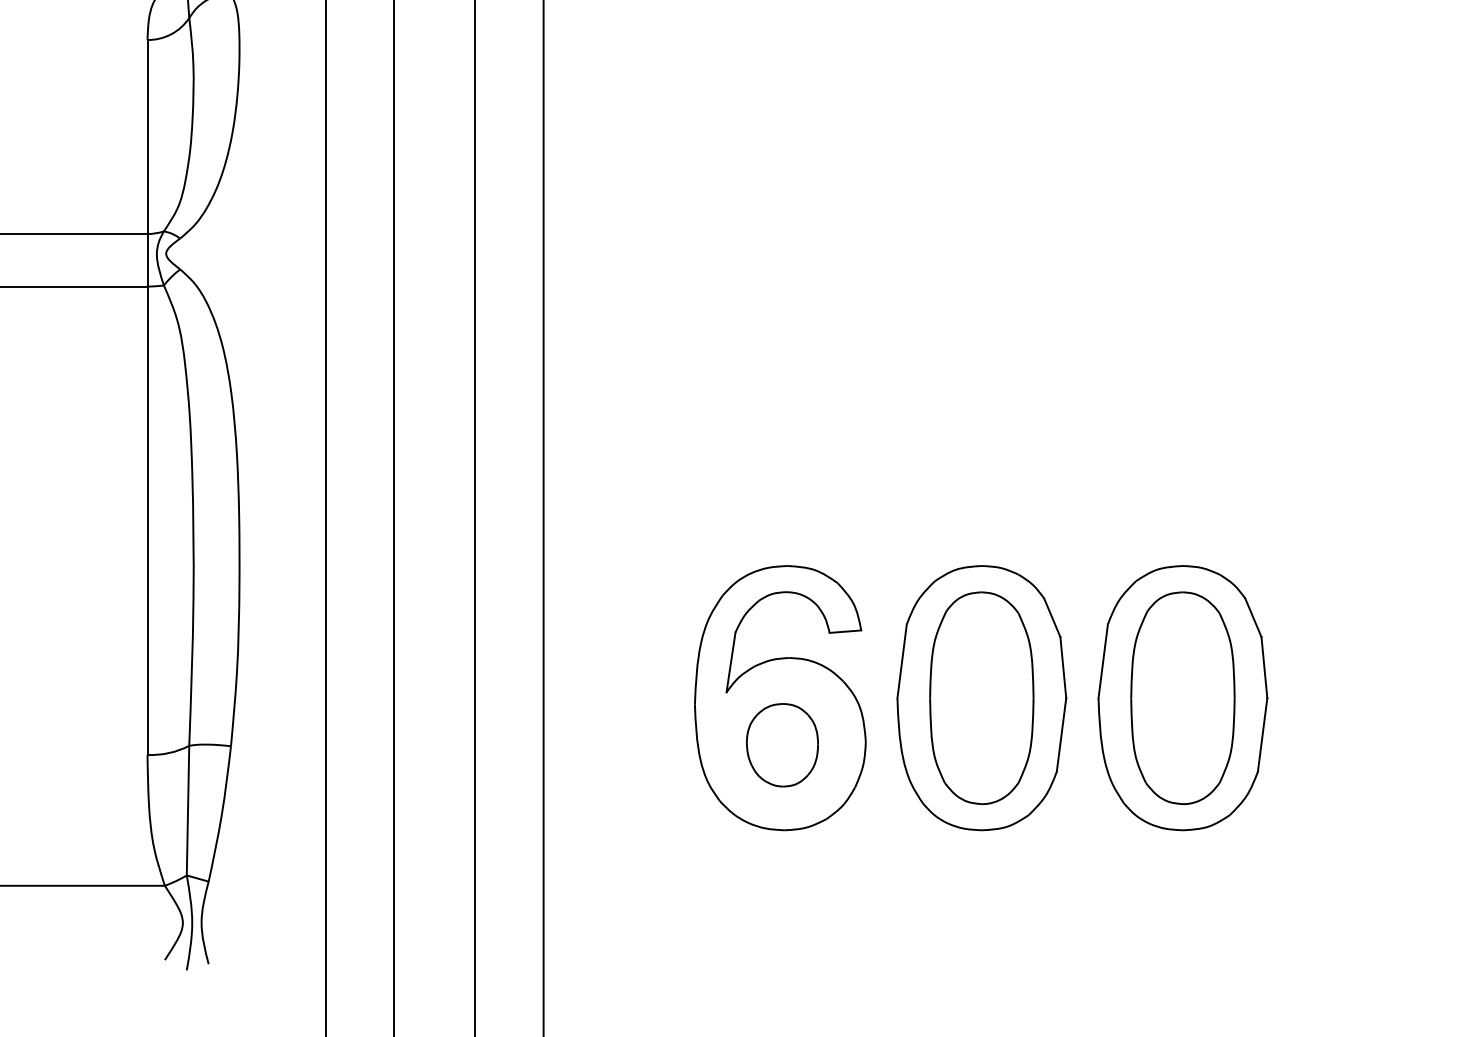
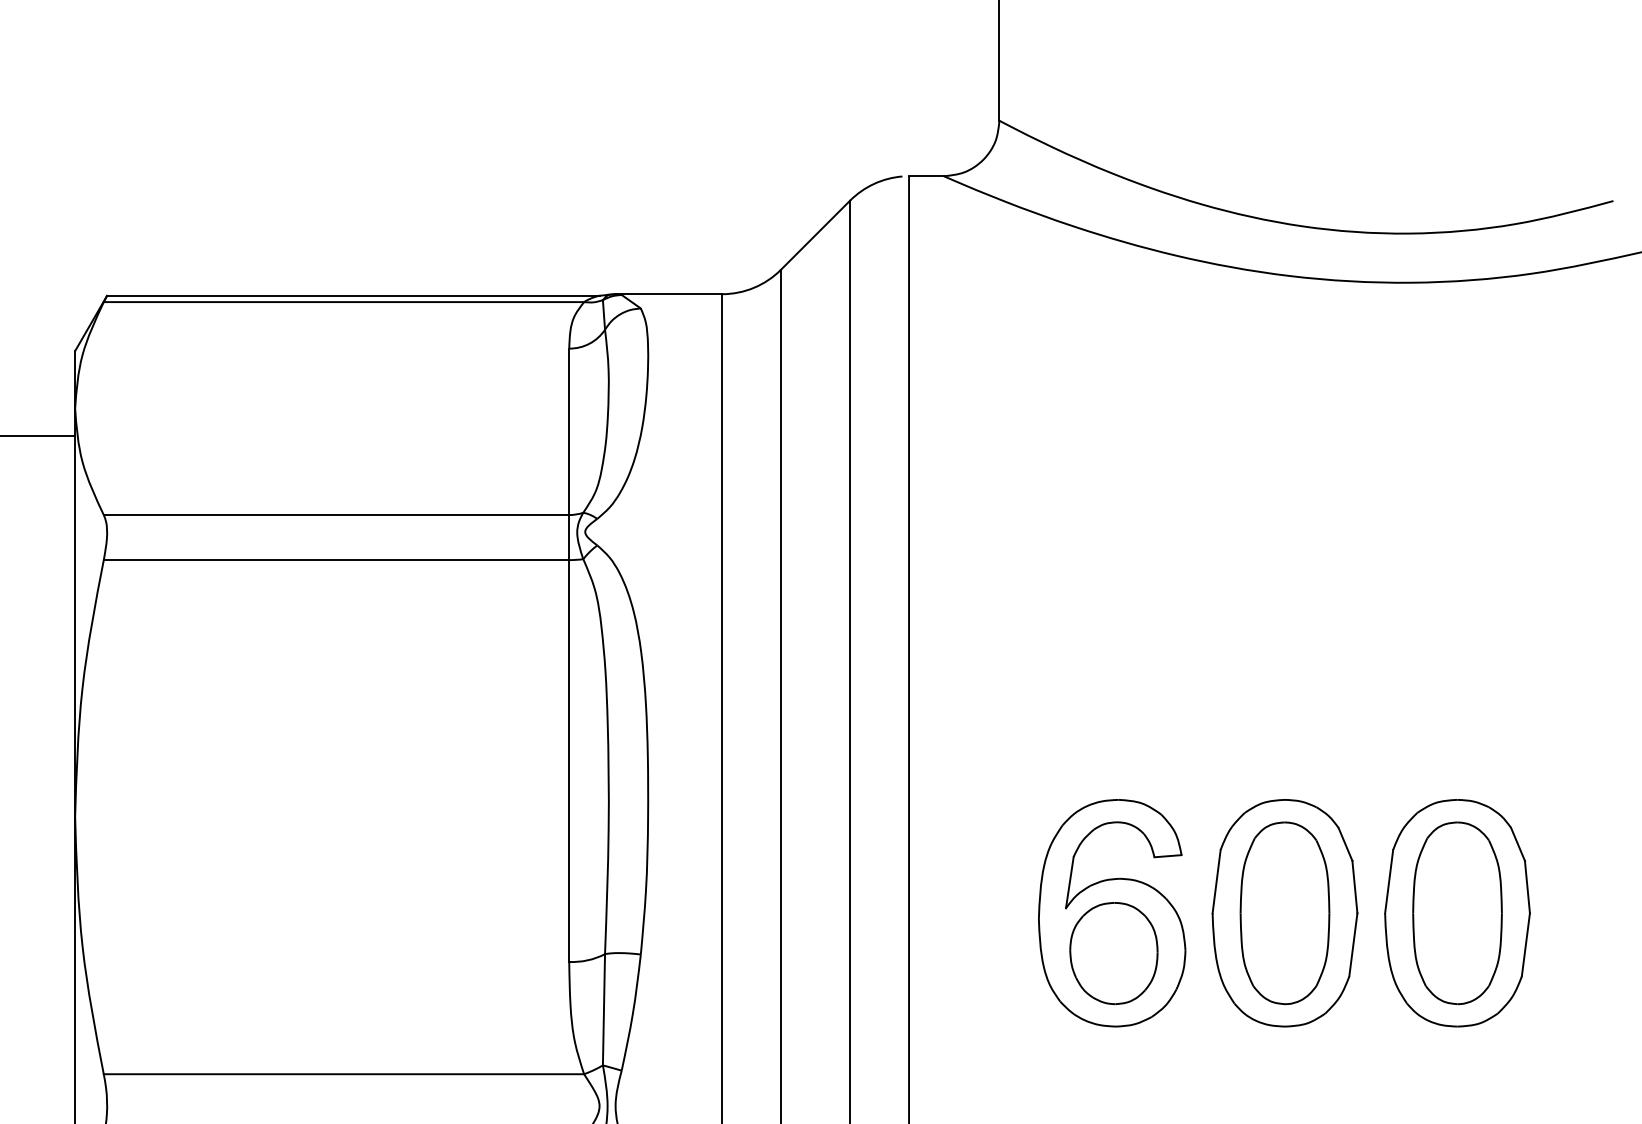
part: (781, 745) -> (1113, 953), size x1.43

